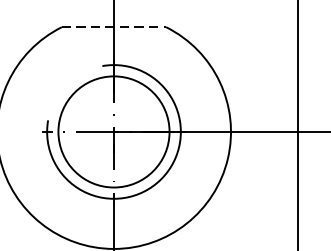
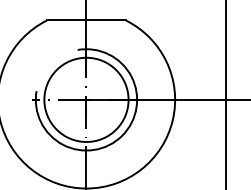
line: (114, 27) -> (86, 20), dashed -> solid

